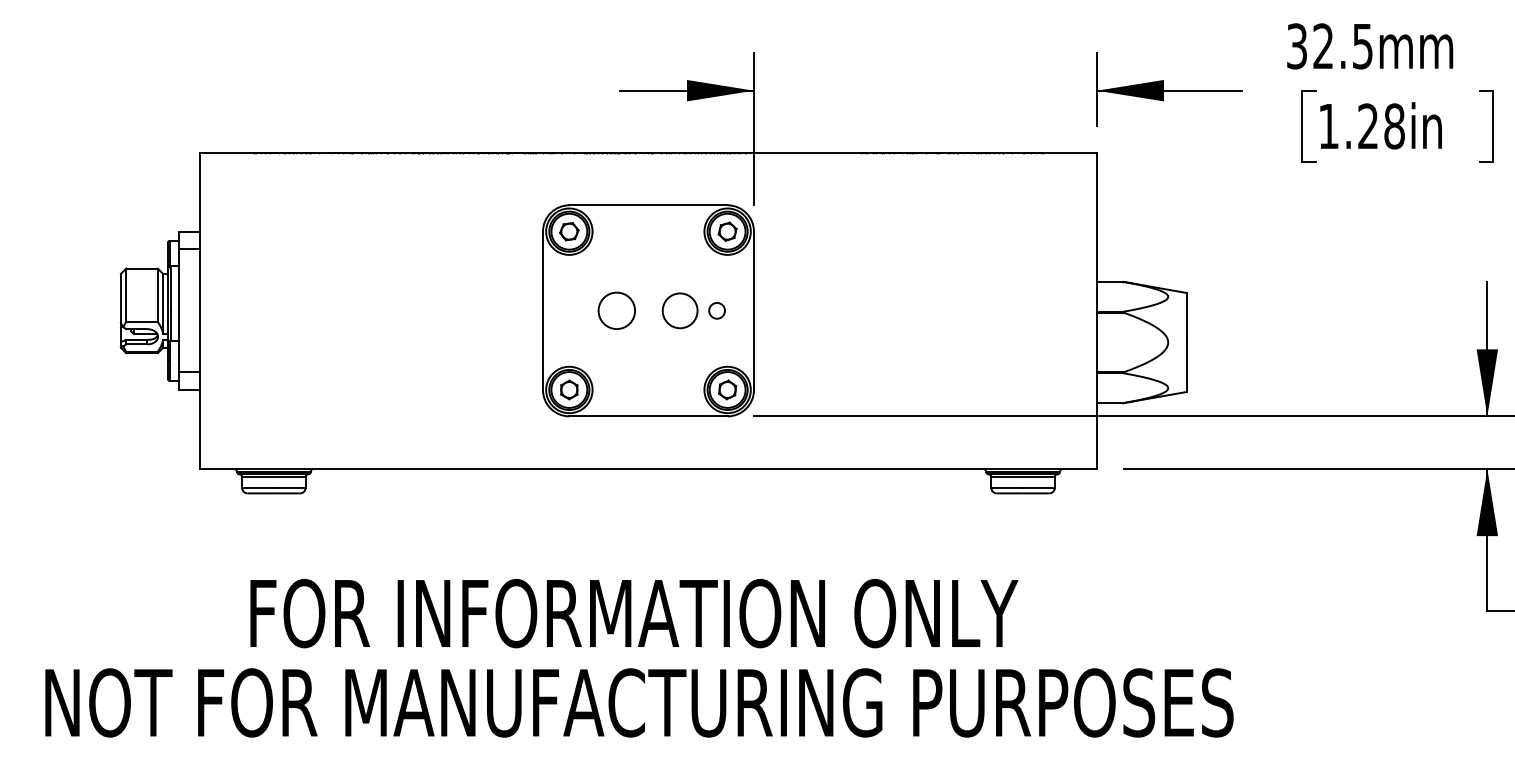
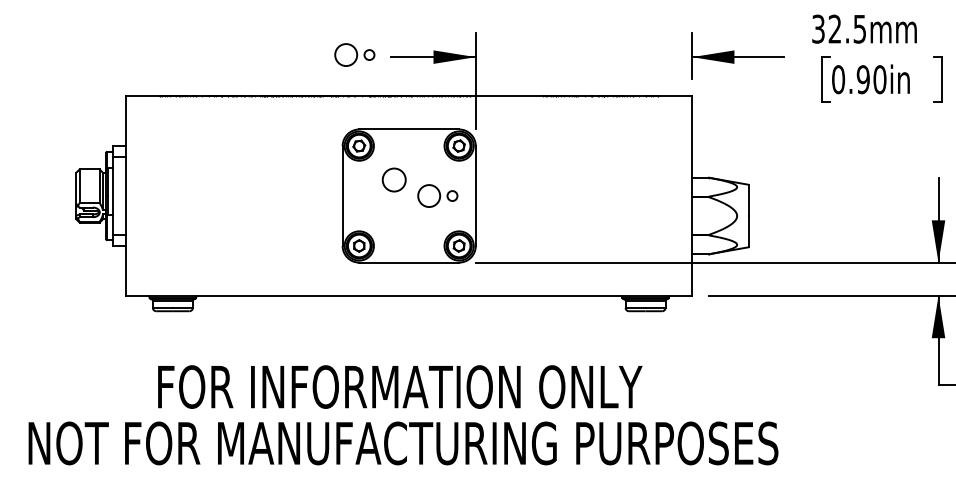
part: (561, 86) -> (354, 54), added
text: (1362, 126) -> (859, 79), 1.28in -> 0.90in
circle: (615, 309) -> (393, 179), moved

